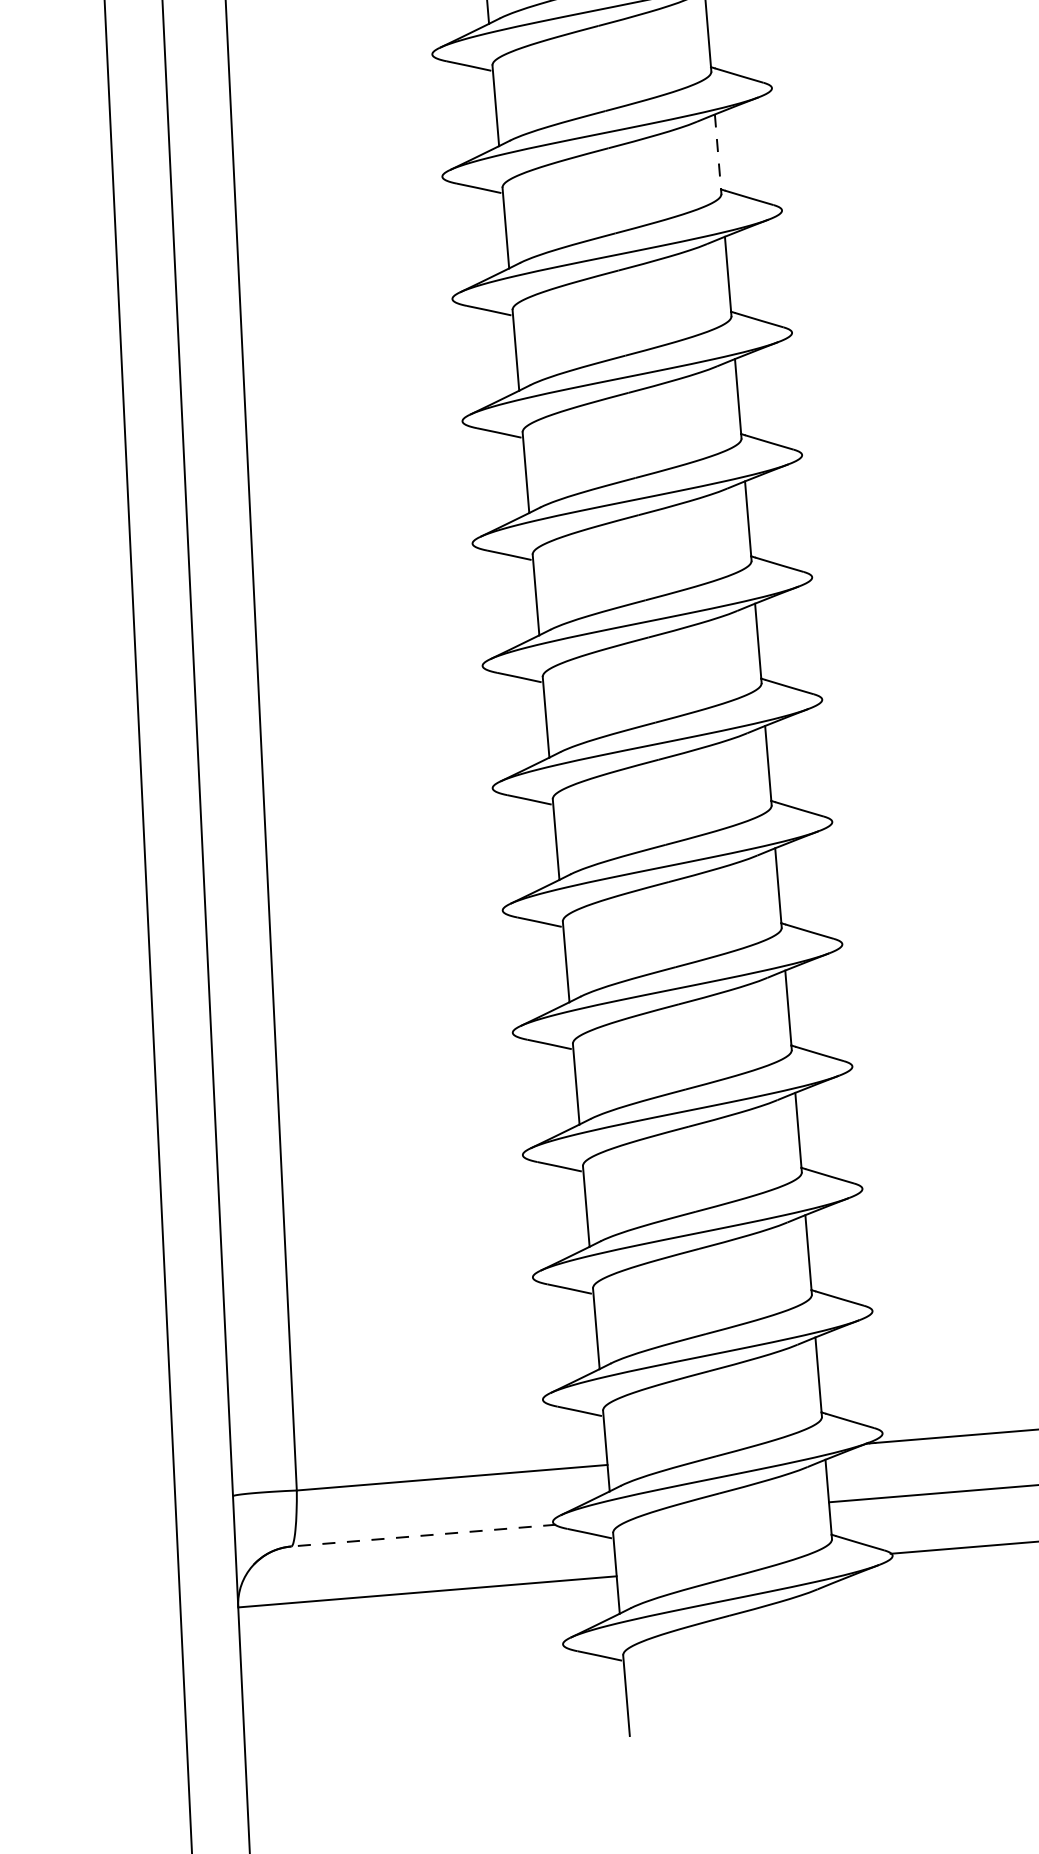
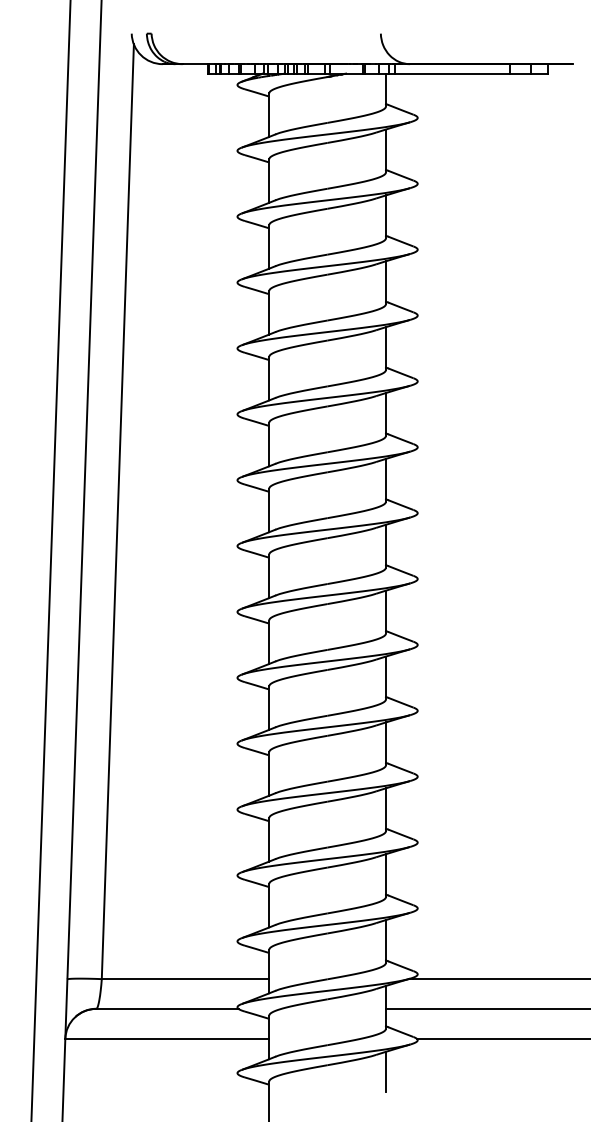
line: (718, 151) -> (386, 281), dashed -> solid
line: (423, 1535) -> (167, 1008), dashed -> solid
line: (839, 1618) -> (386, 1071), added

